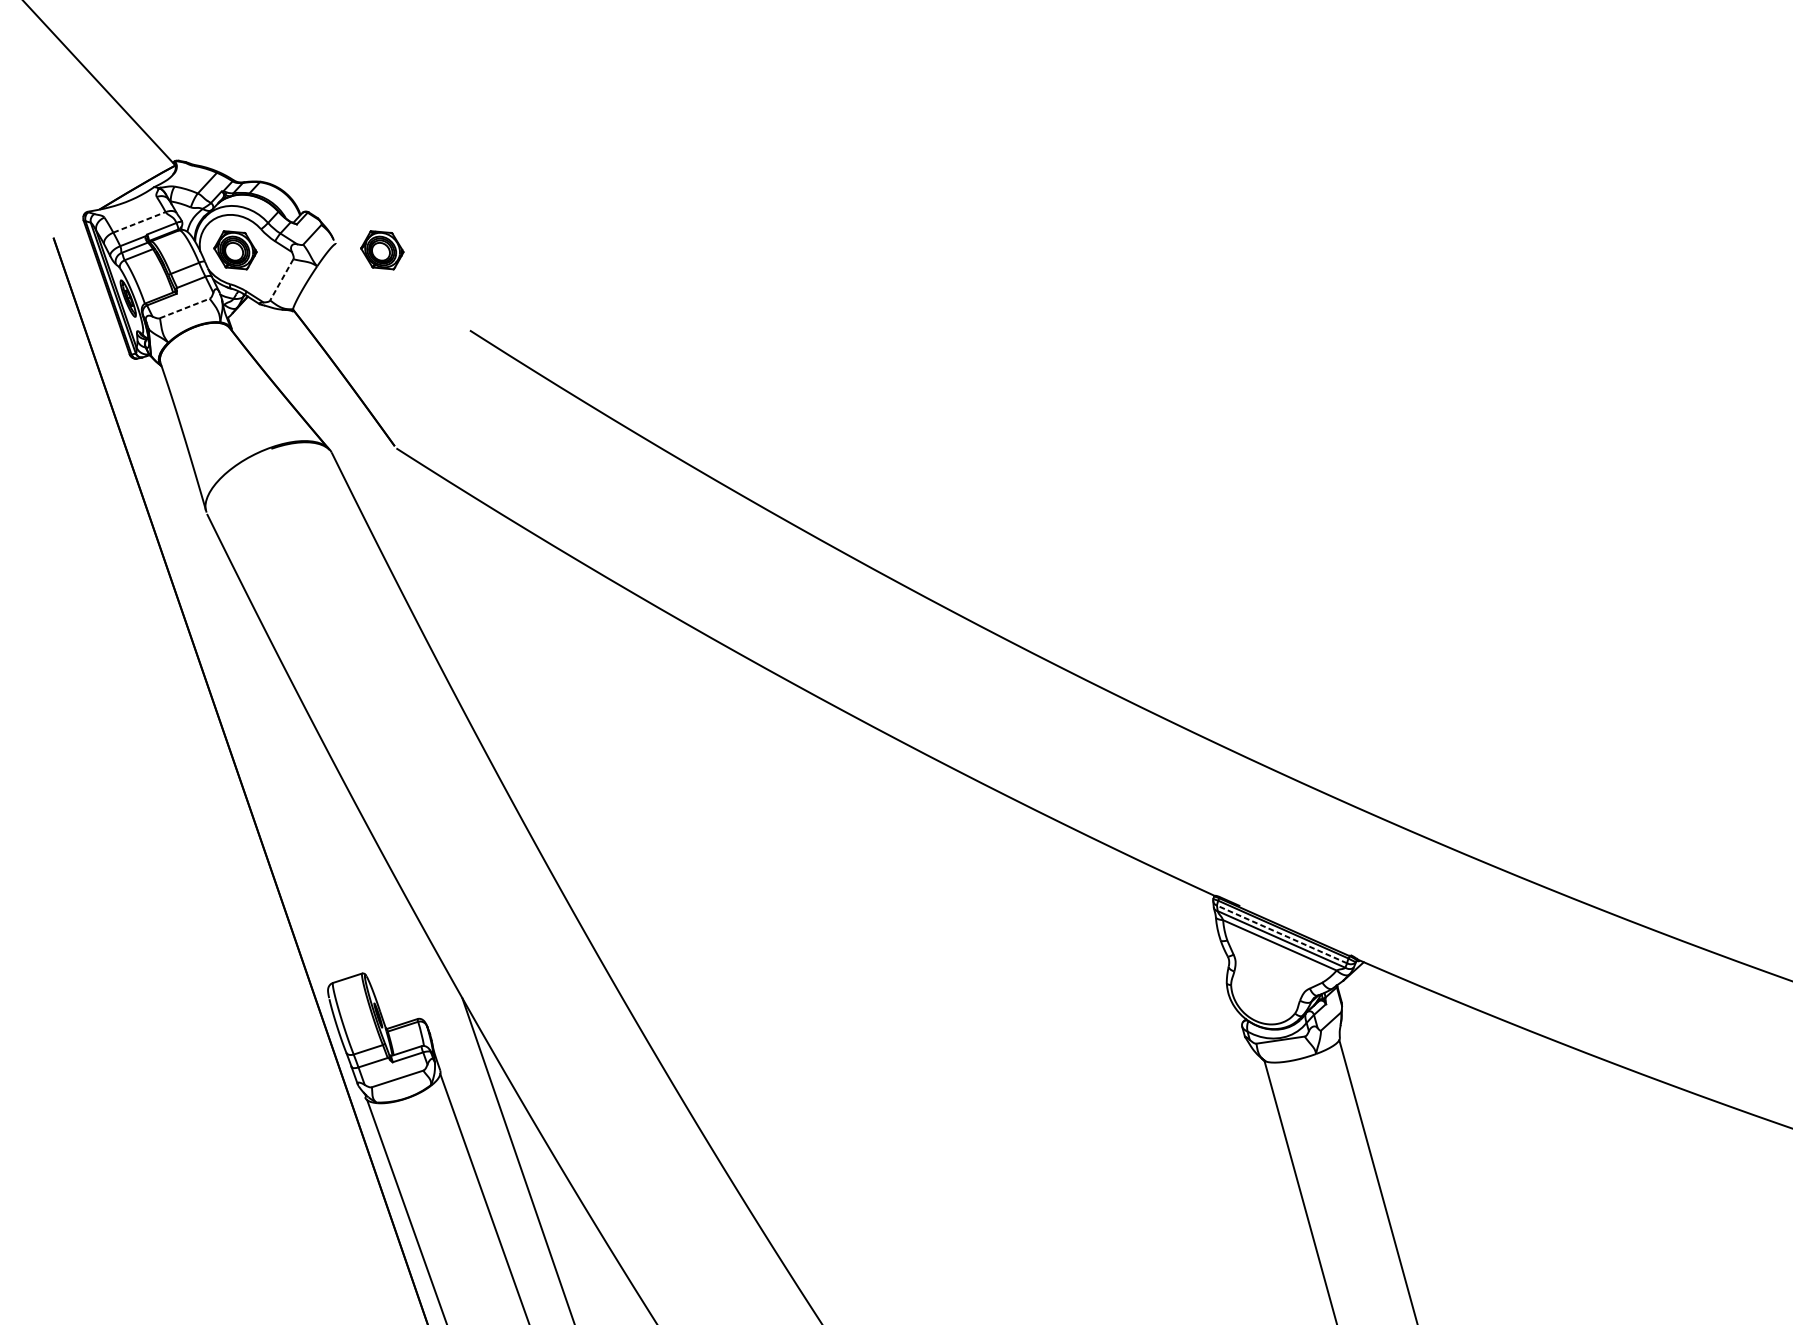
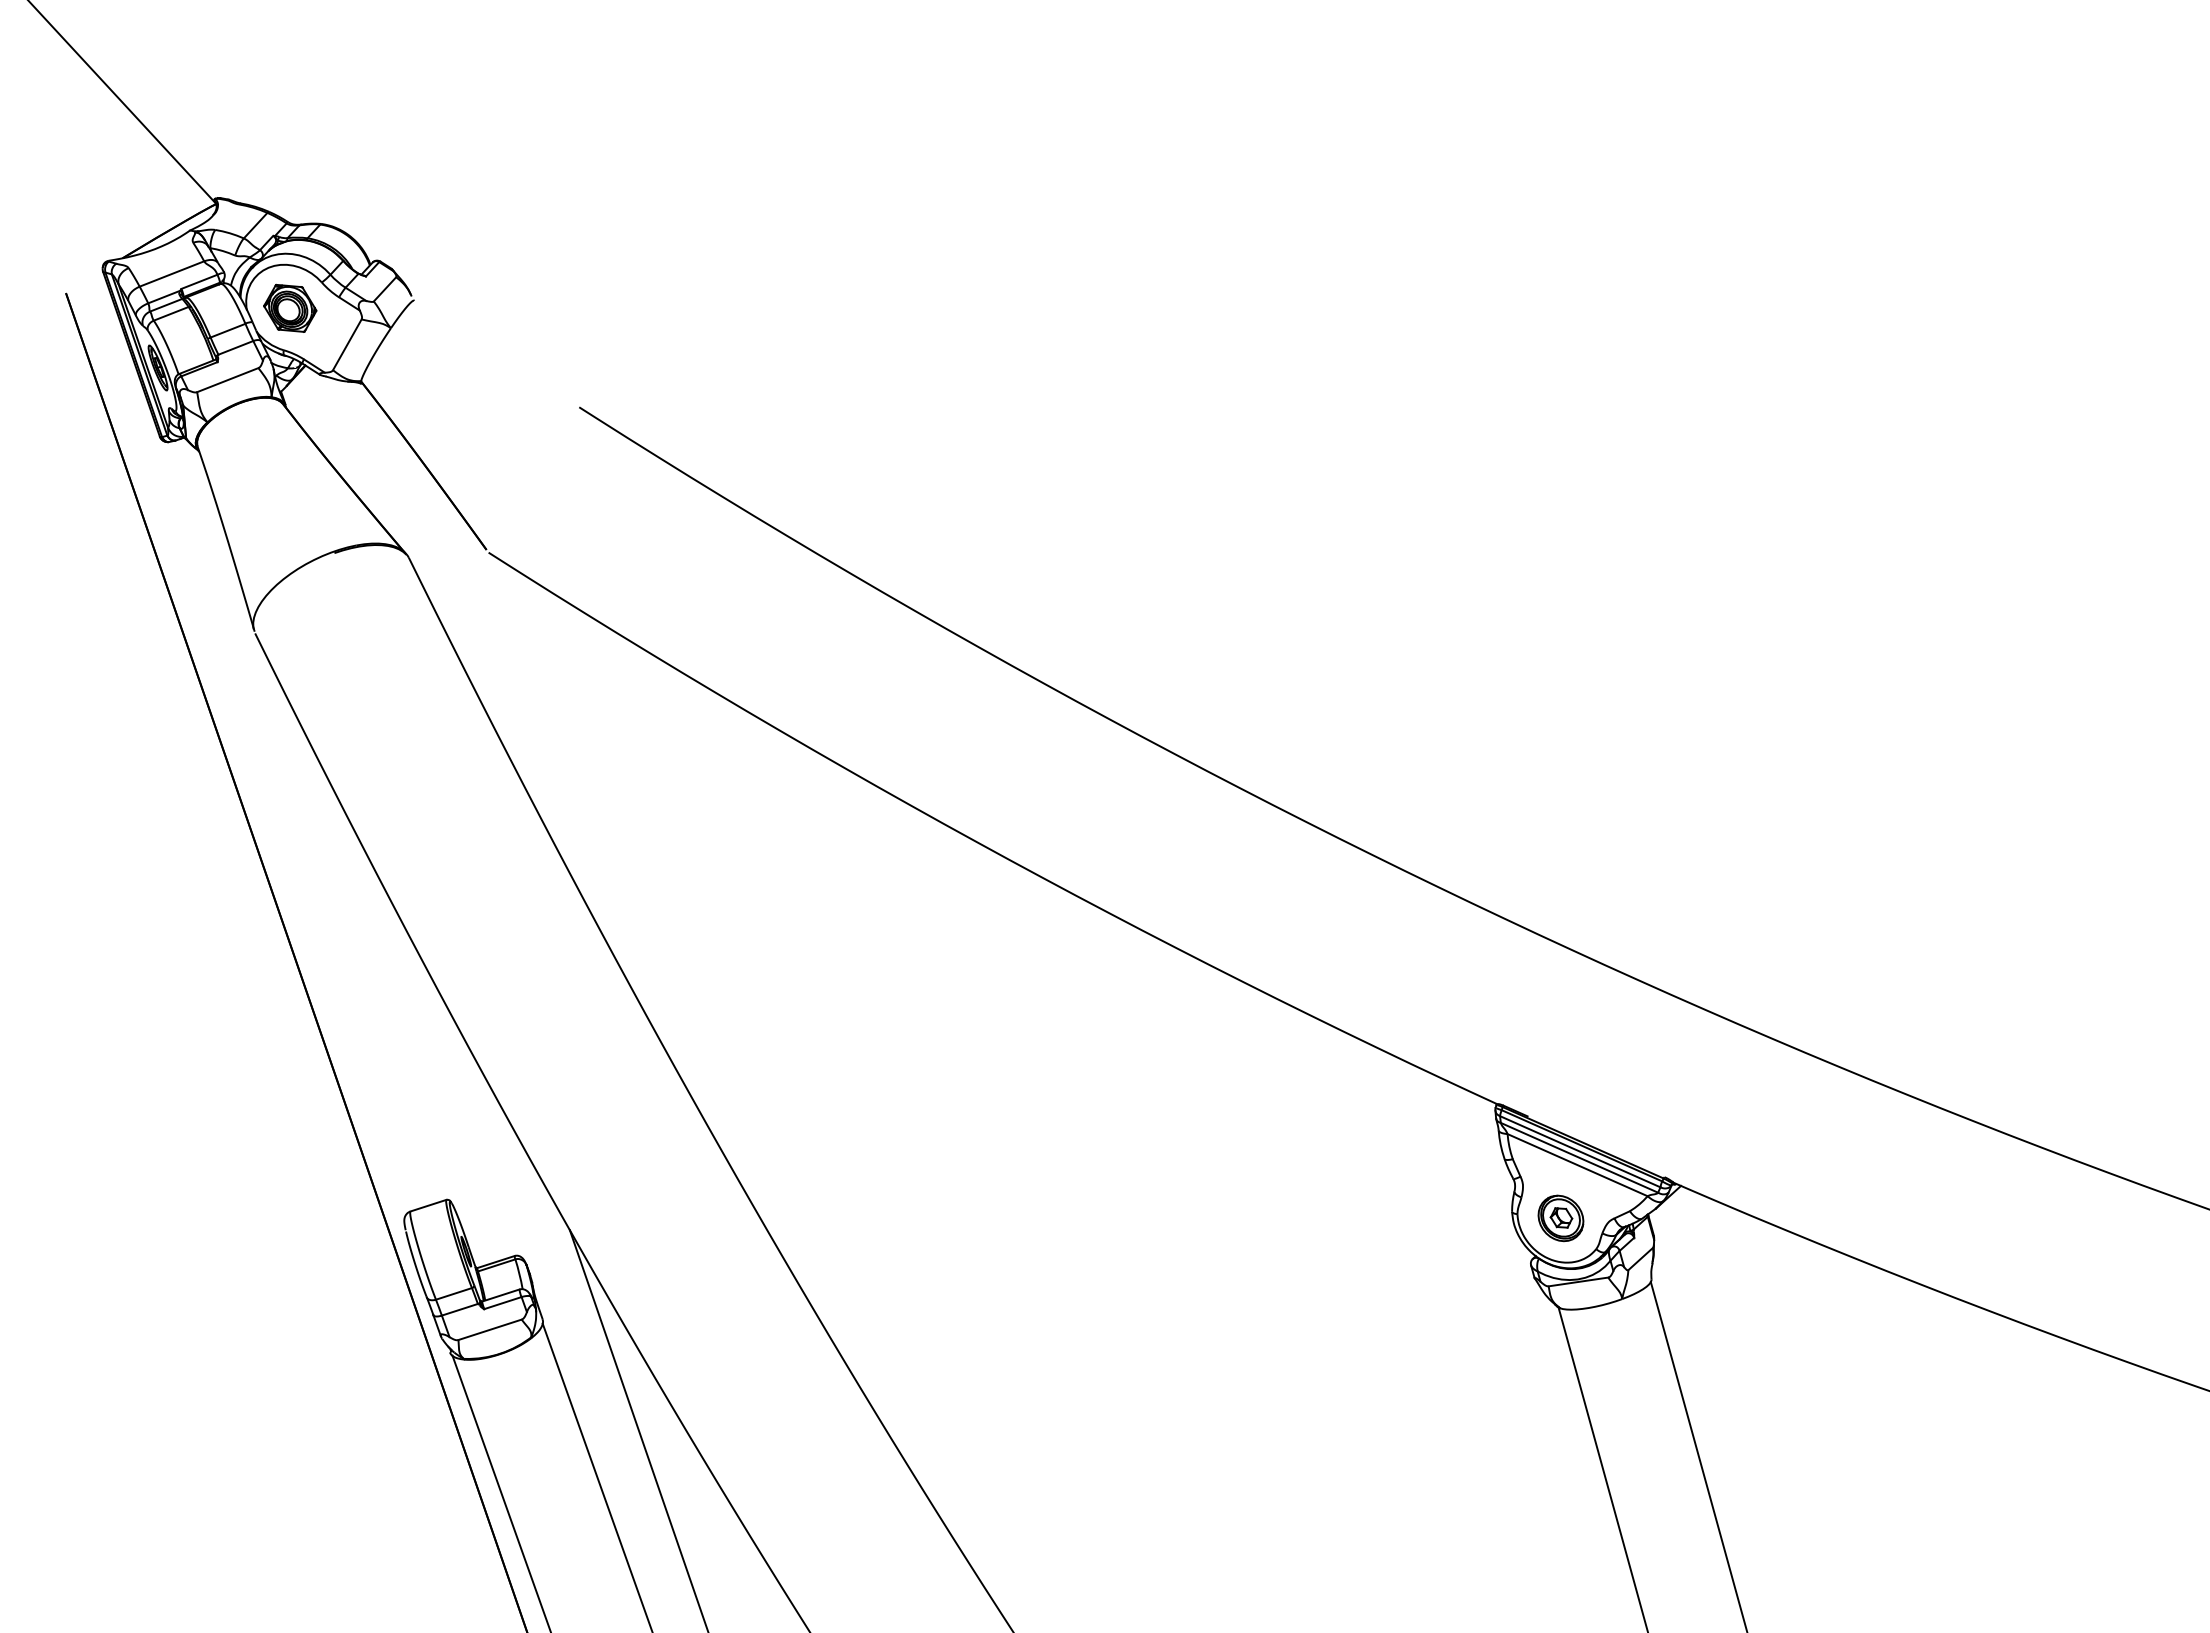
line: (139, 221) -> (171, 273), dashed -> solid
part: (382, 249) -> (471, 307), removed
line: (281, 280) -> (347, 345), dashed -> solid
line: (184, 308) -> (227, 380), dashed -> solid
line: (1282, 934) -> (1580, 1151), dashed -> solid
part: (1266, 988) -> (1560, 1218), added

